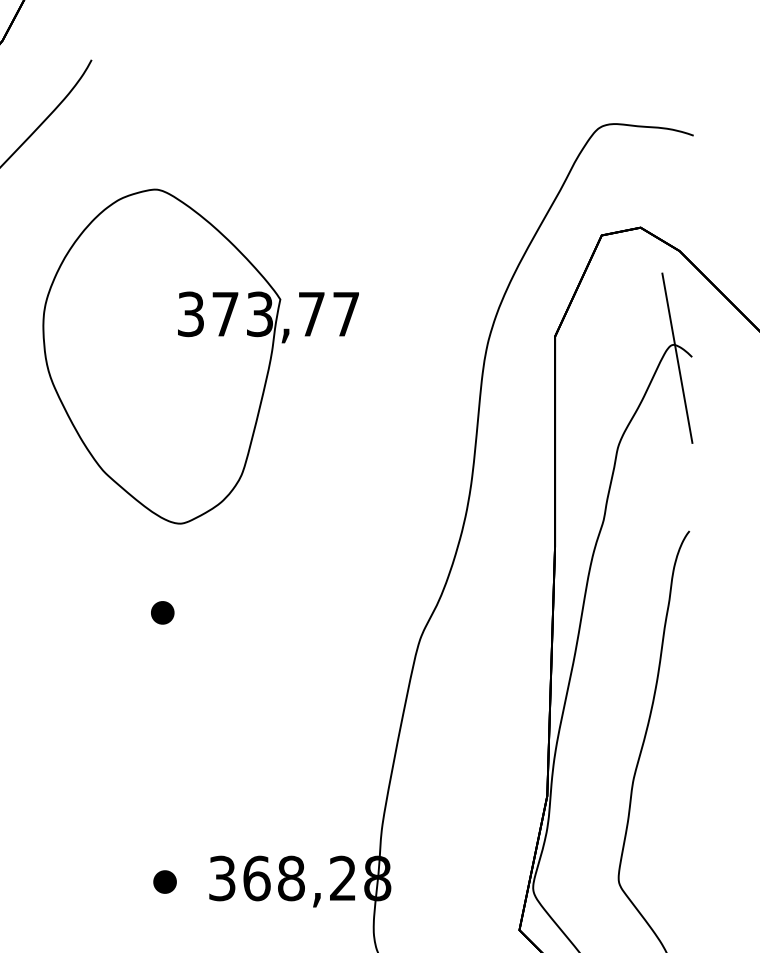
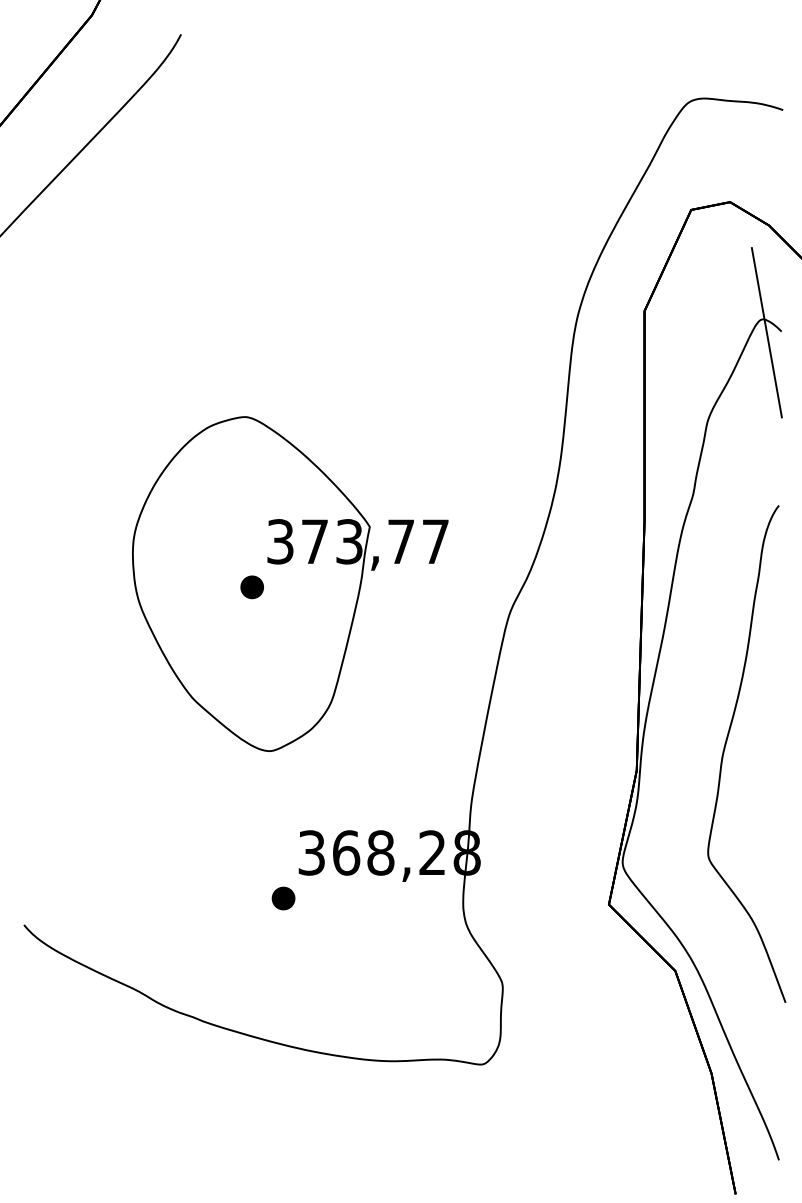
part: (201, 356) -> (290, 583), moved
part: (165, 882) -> (283, 898), moved

